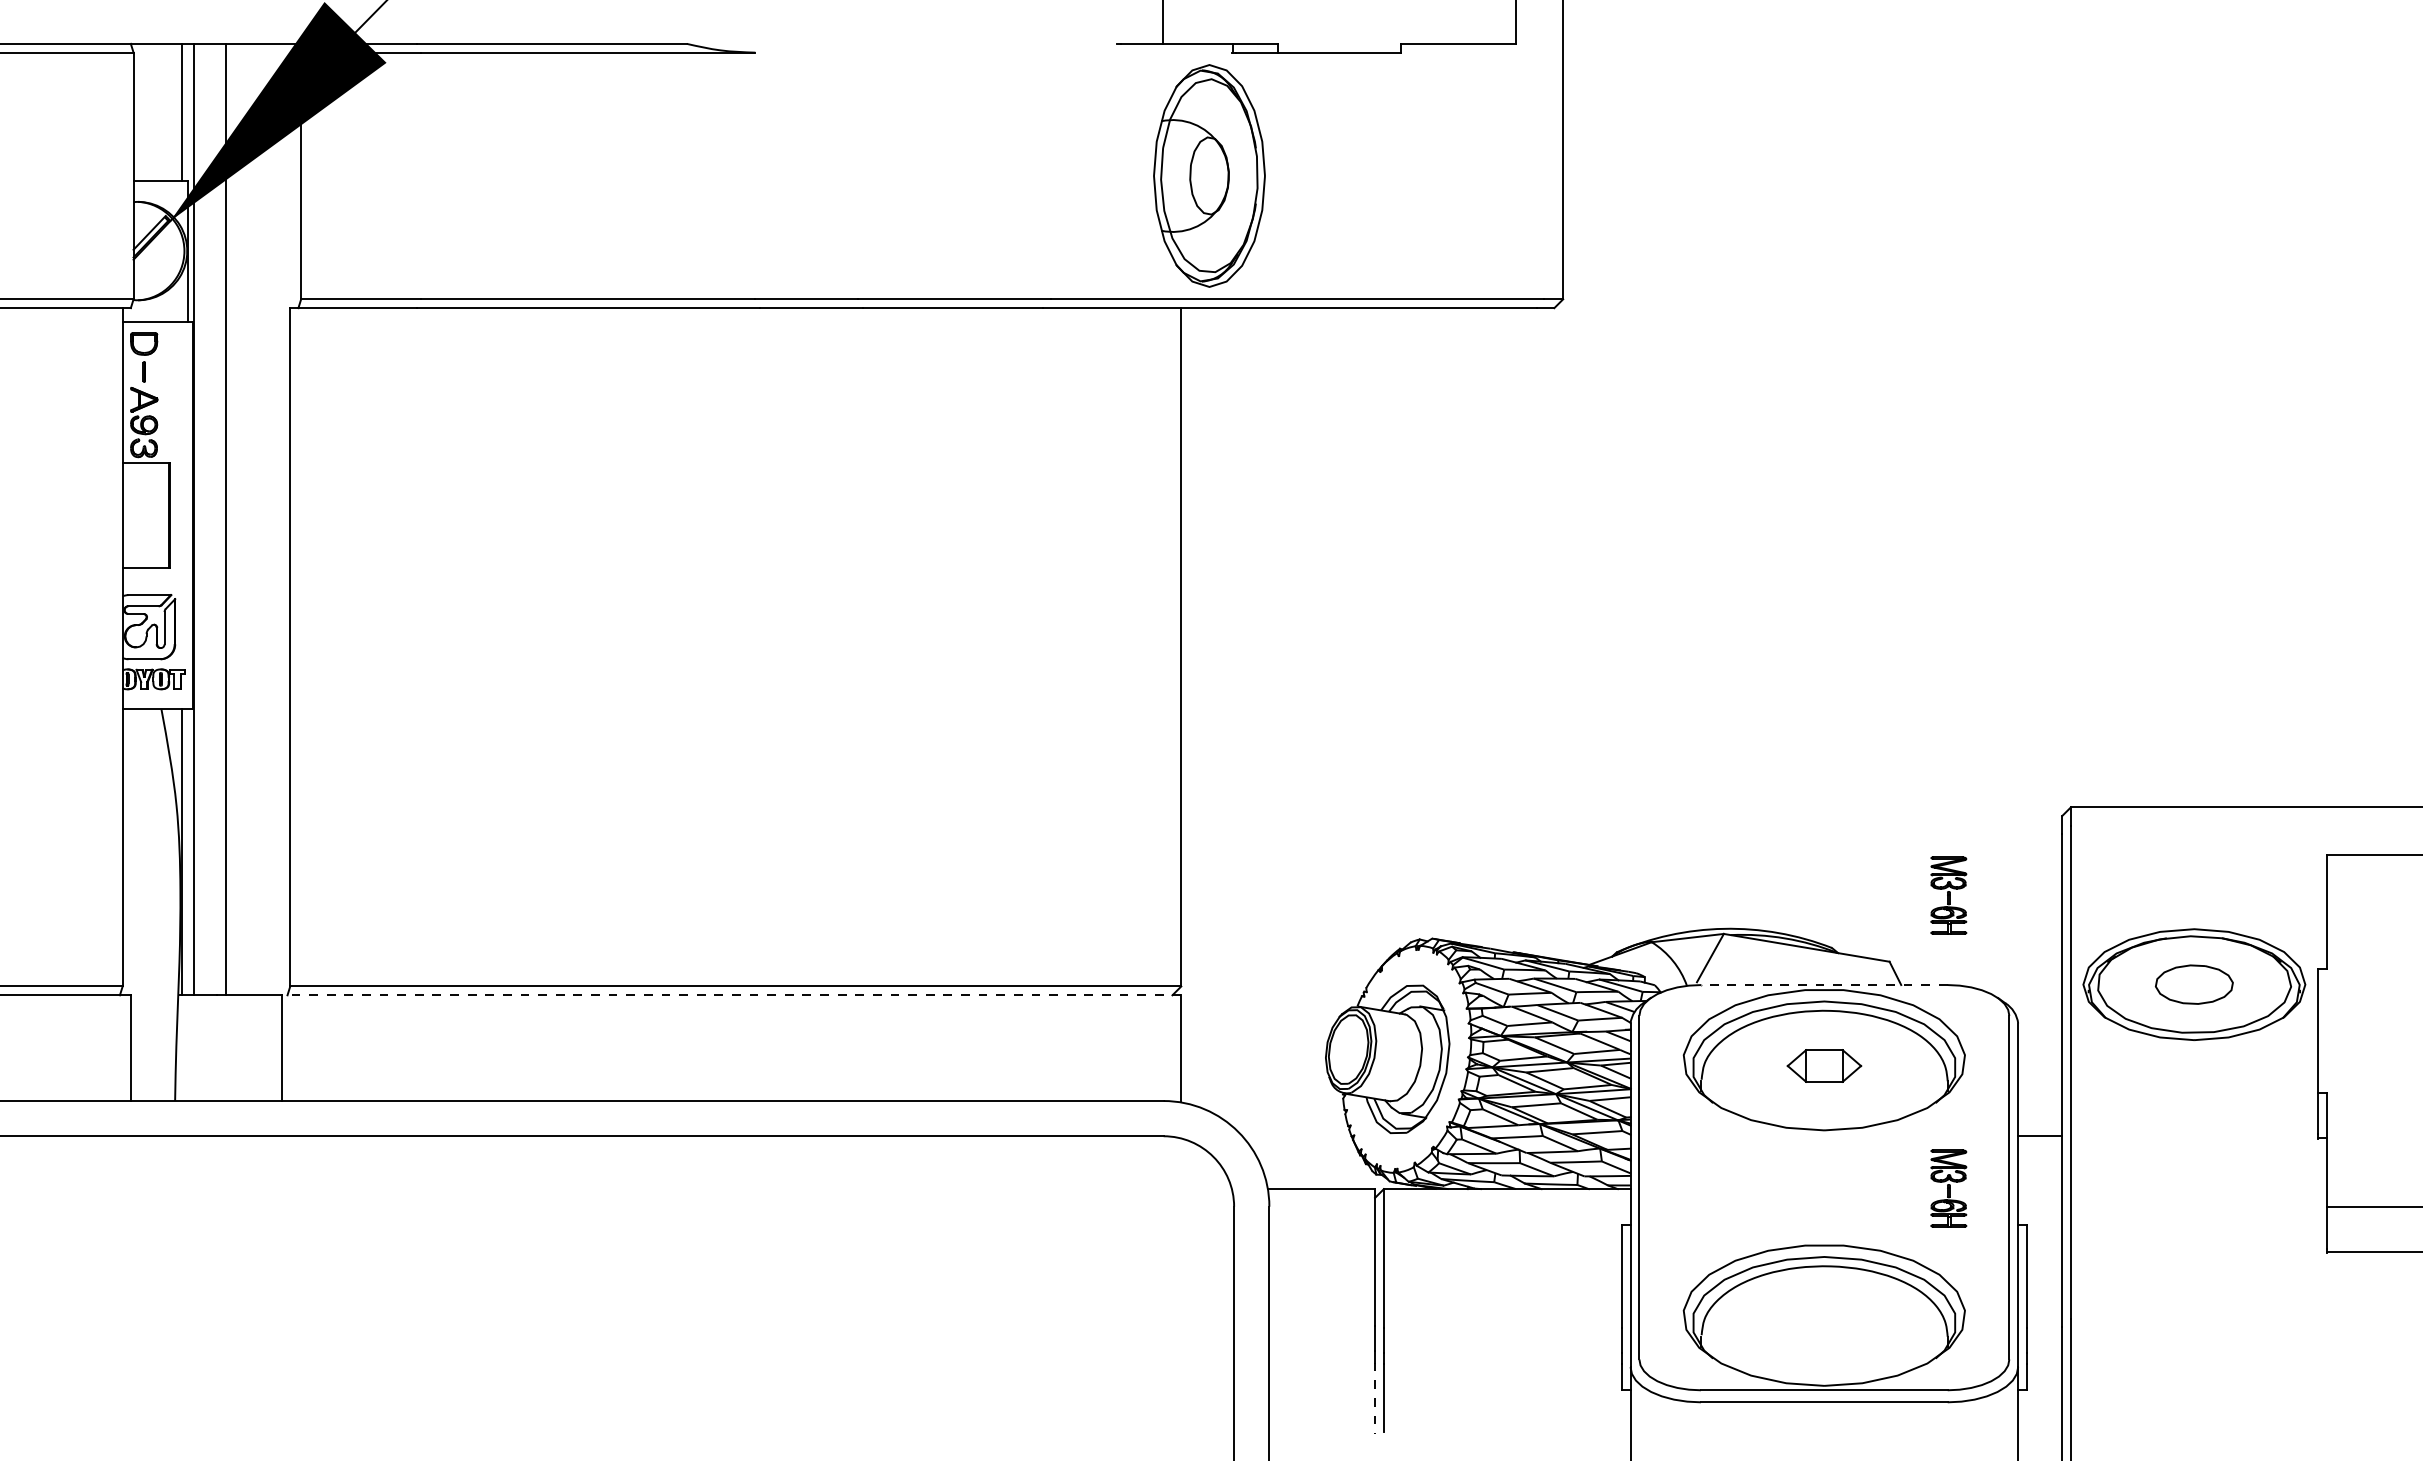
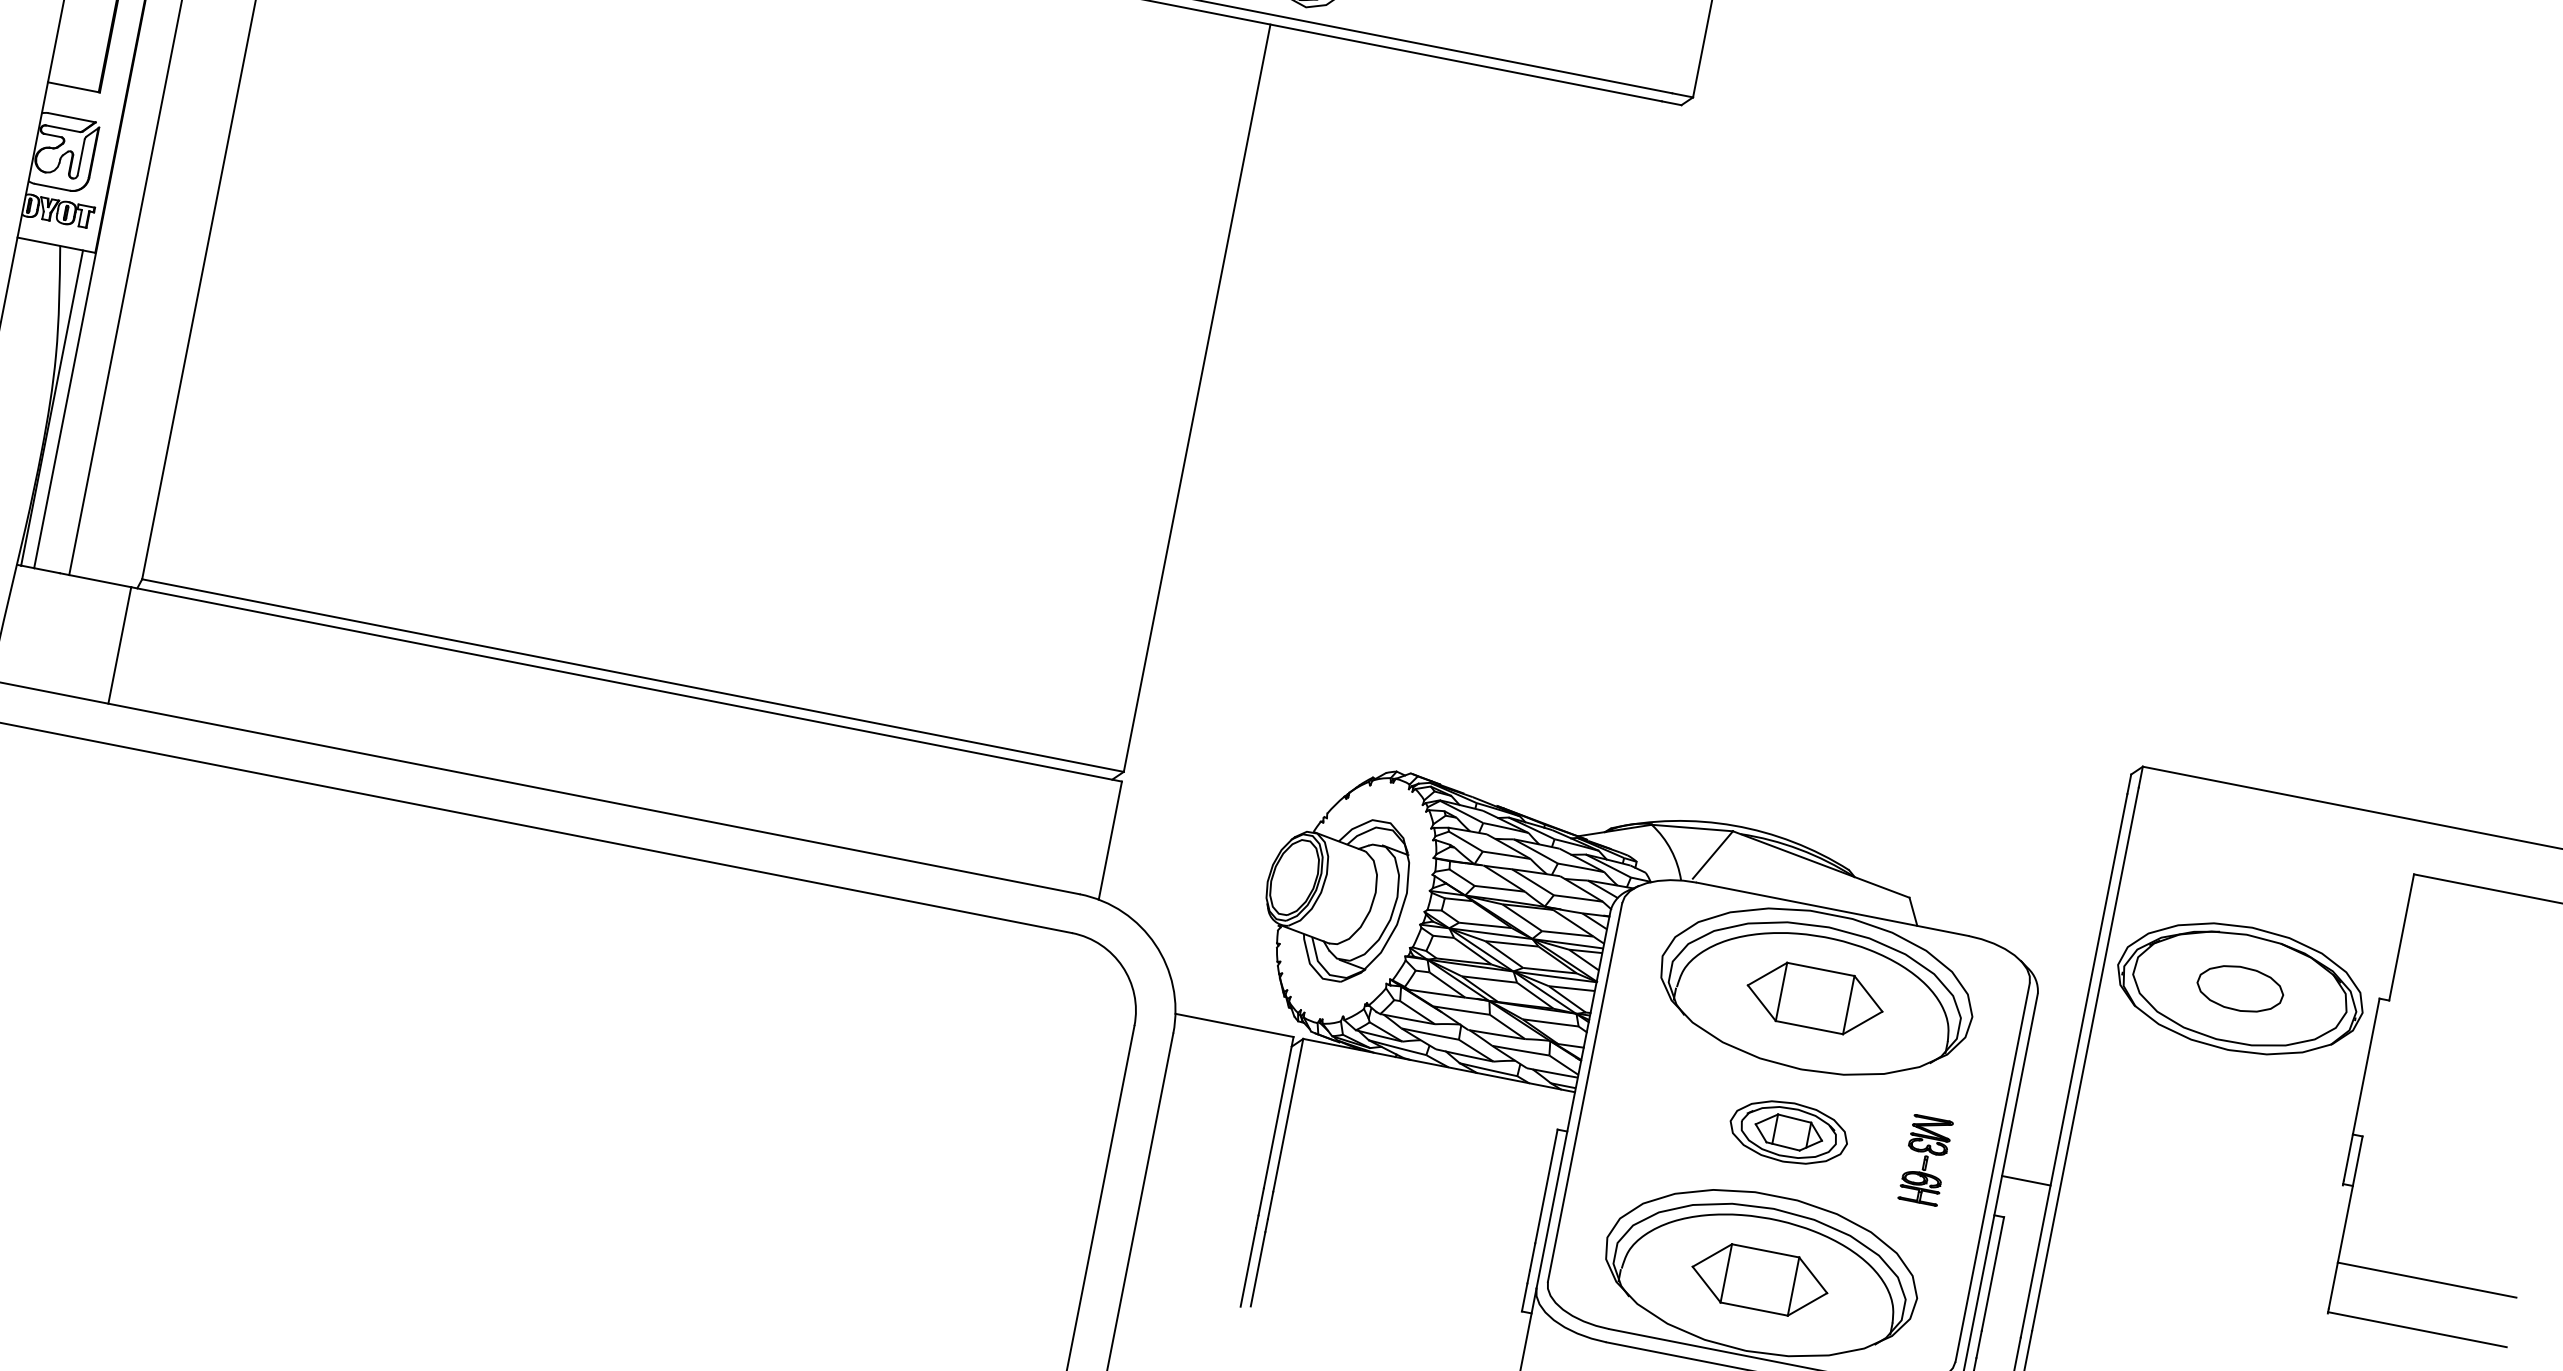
part: (1948, 895) -> (1988, 837), removed
line: (1823, 985) -> (1831, 909), dashed -> solid
line: (731, 995) -> (626, 684), dashed -> solid
part: (1824, 1065) -> (1815, 997), size x1.67
line: (2040, 1136) -> (2026, 1181), moved
part: (1824, 1187) -> (1789, 1132), added
part: (1824, 1321) -> (1760, 1279), added
line: (1375, 1398) -> (1248, 1267), dashed -> solid

